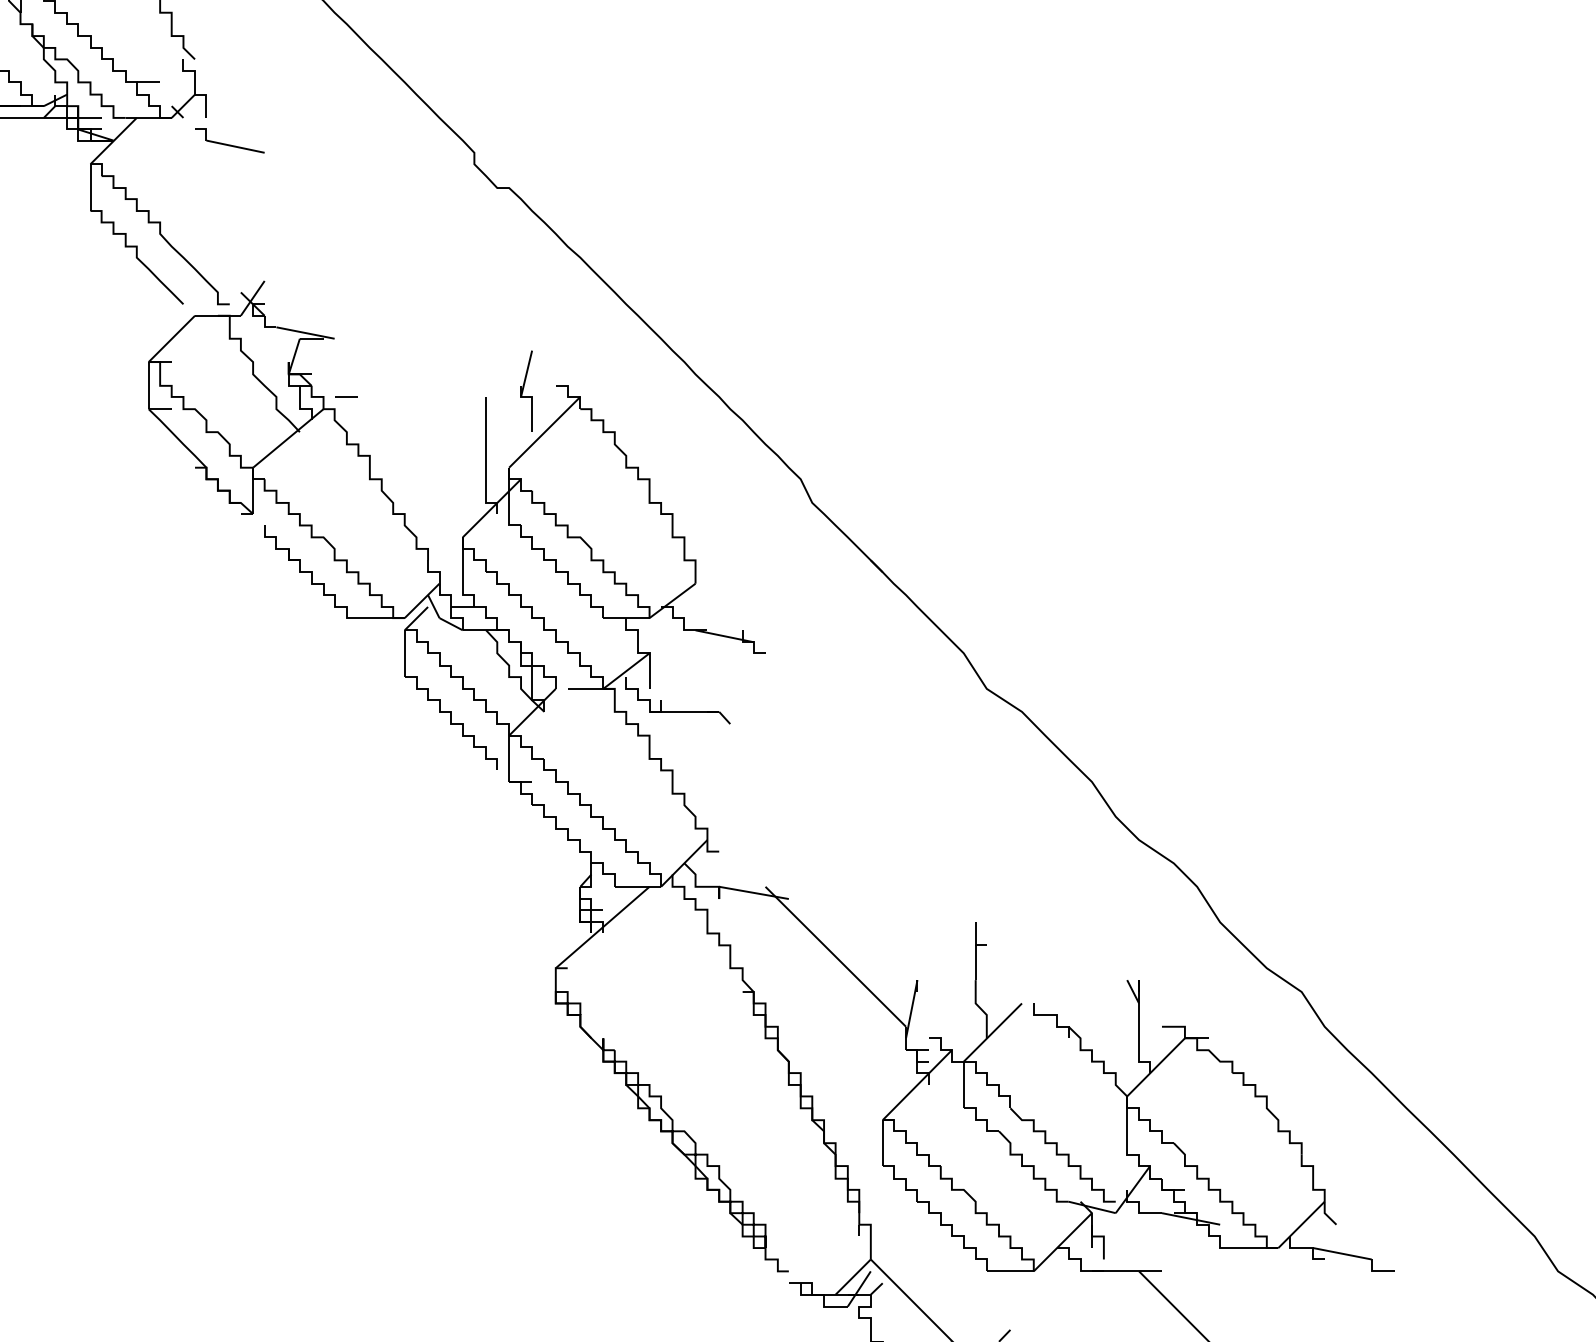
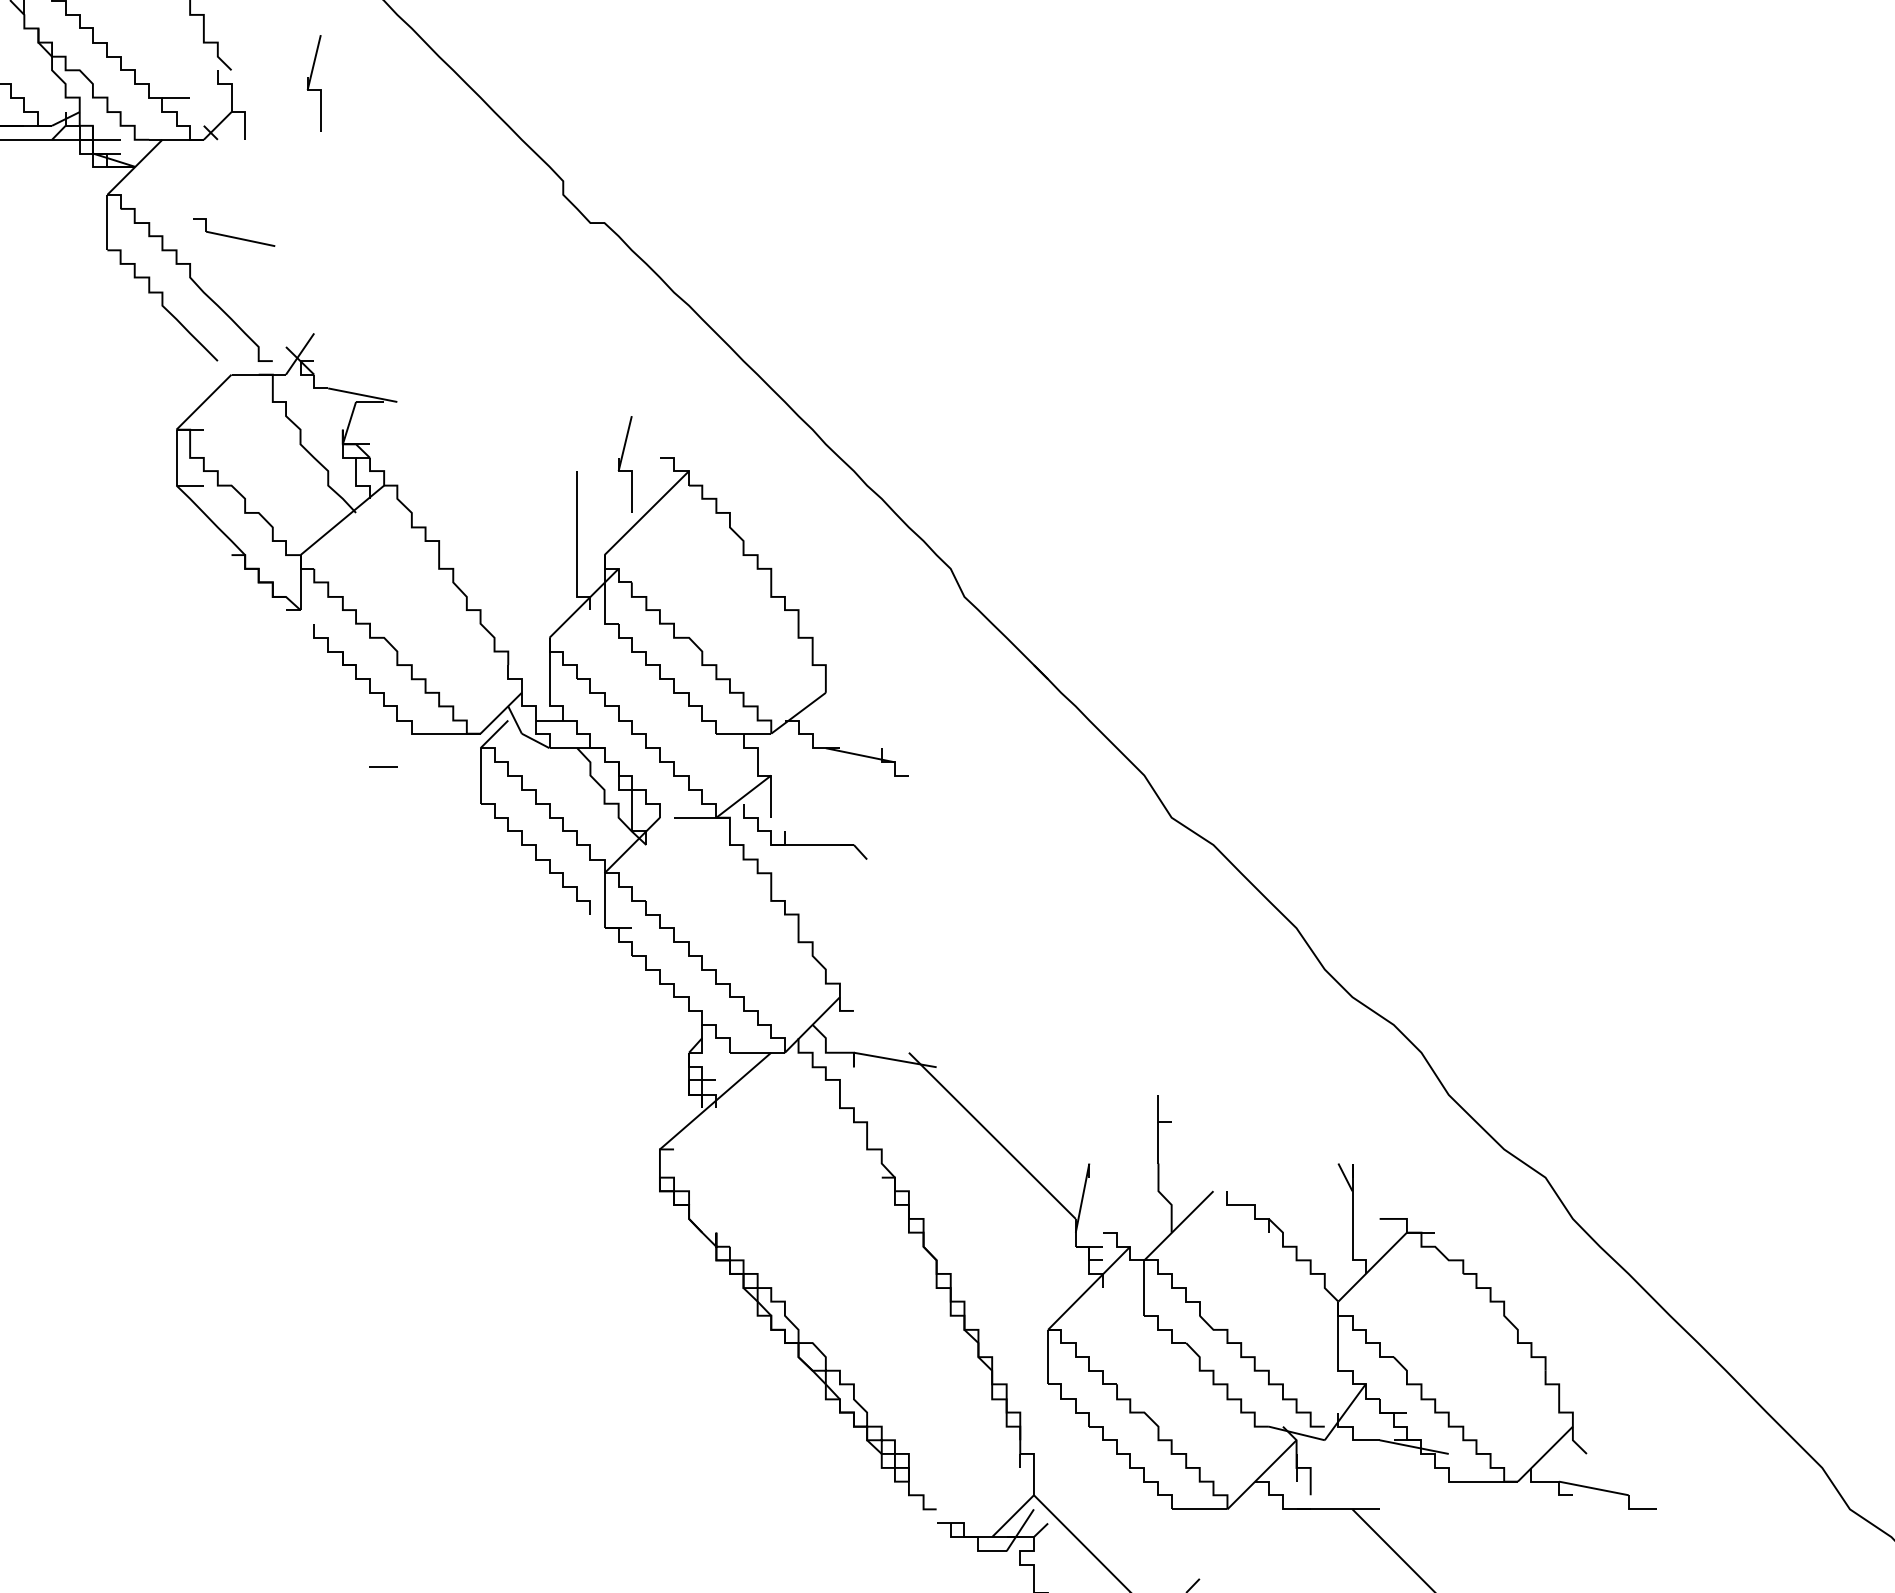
part: (264, 70) -> (313, 83), added
part: (230, 141) -> (234, 232), moved
line: (346, 396) -> (383, 766), moved

